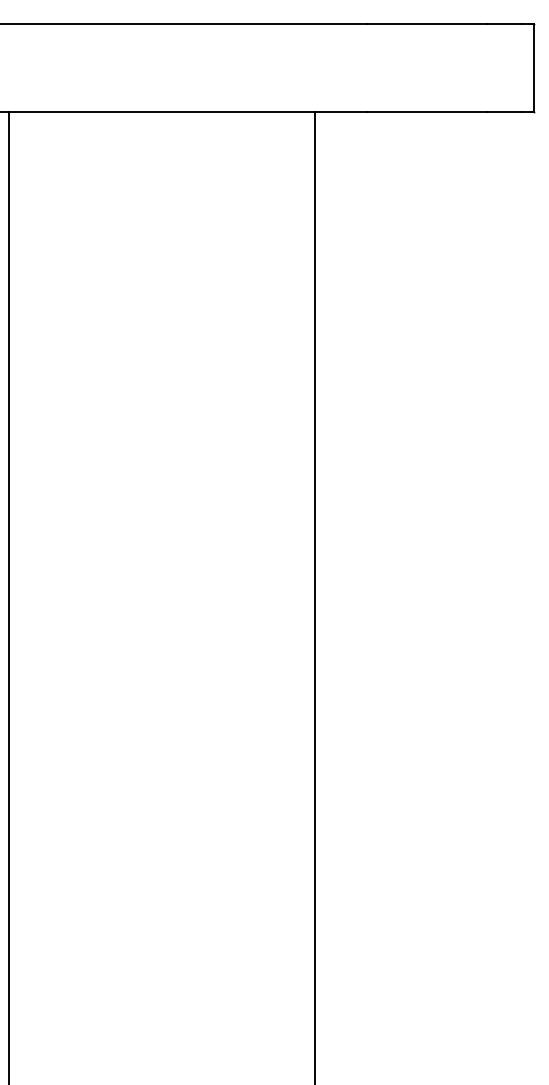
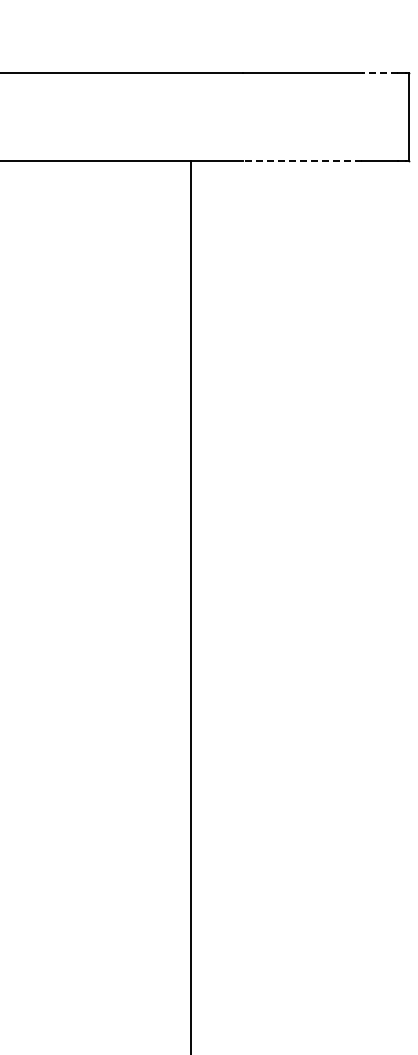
line: (504, 24) -> (380, 73), solid -> dashed
line: (427, 111) -> (303, 160), solid -> dashed

